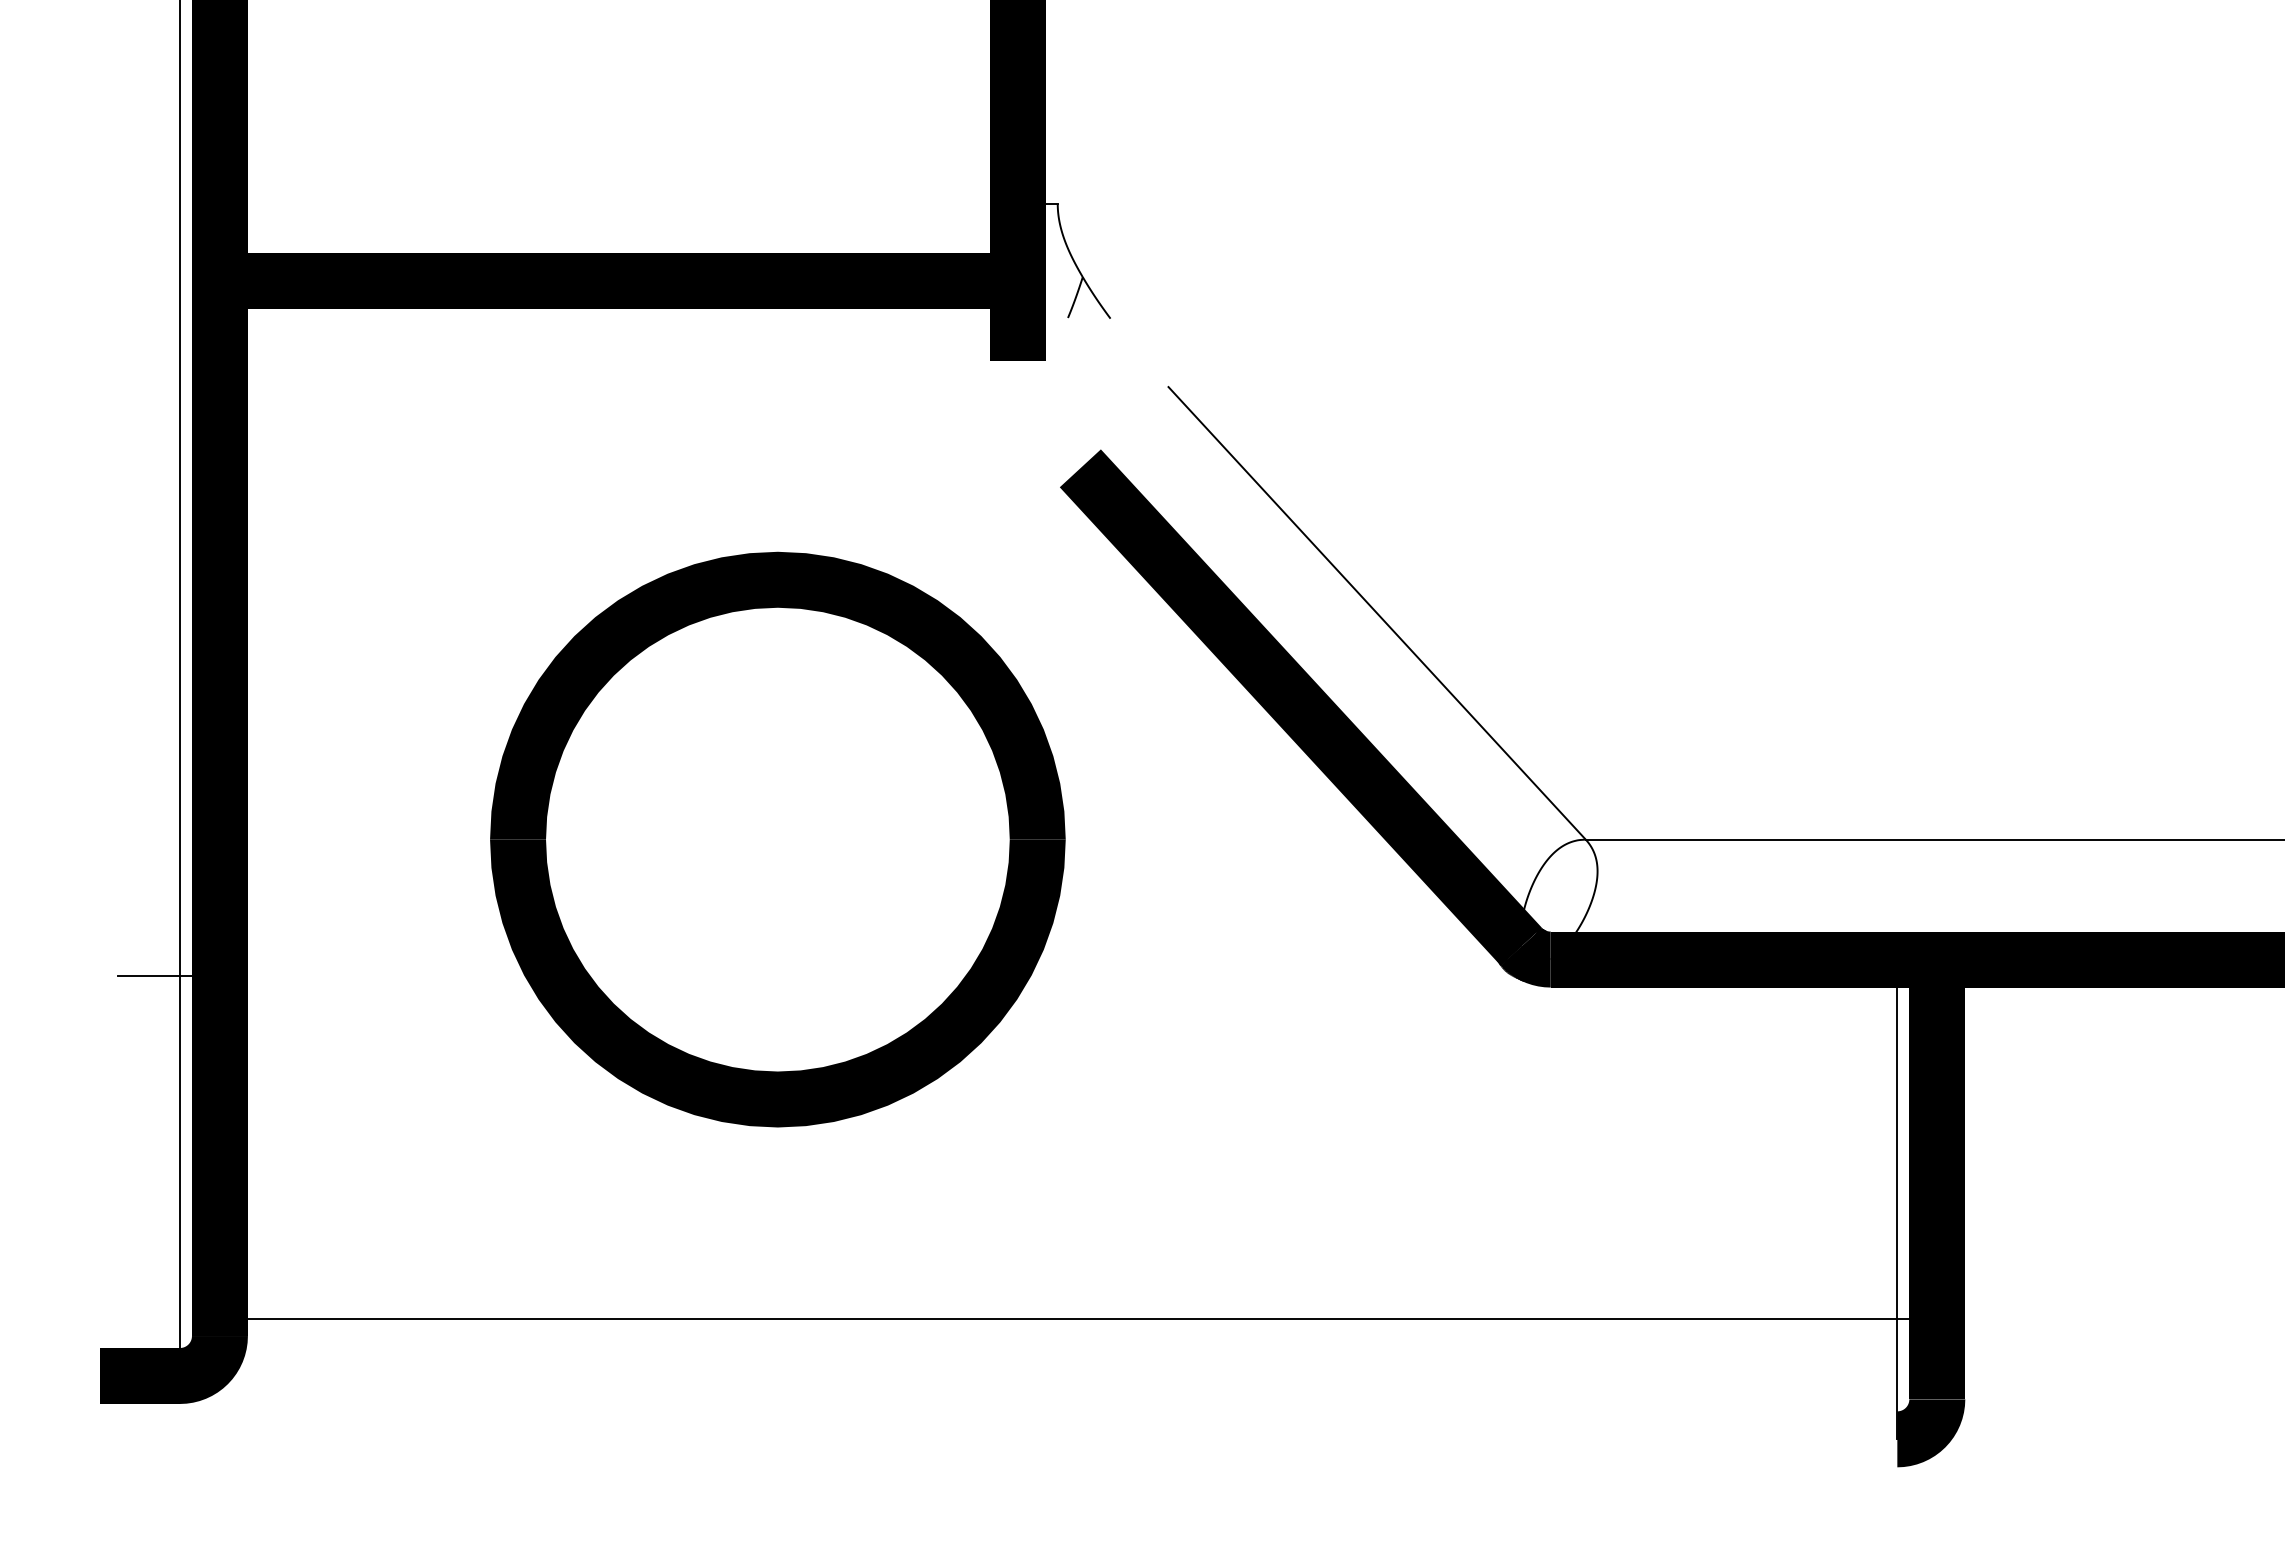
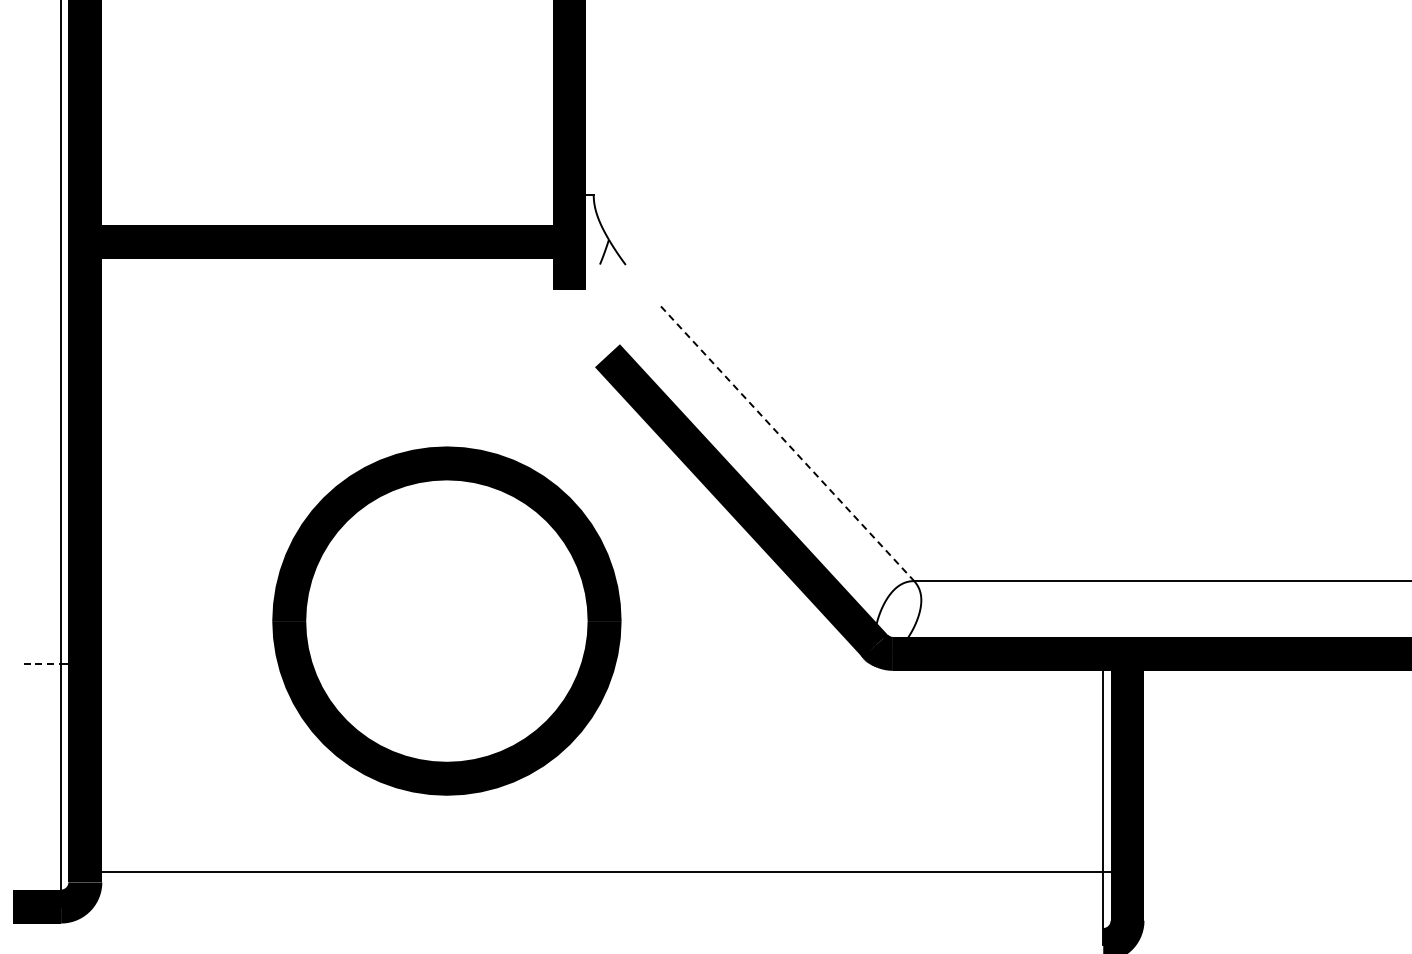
line: (1377, 612) -> (787, 443), solid -> dashed
part: (777, 838) -> (446, 620), moved
line: (149, 975) -> (42, 663), solid -> dashed

